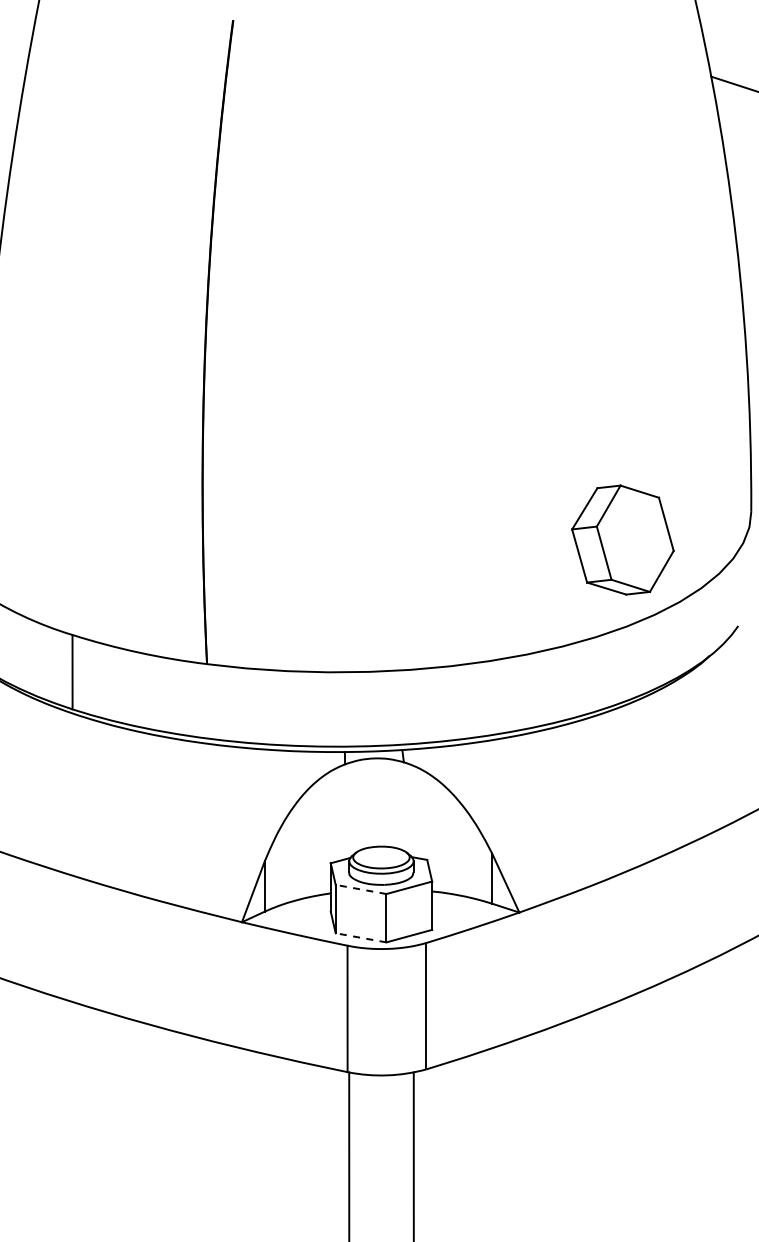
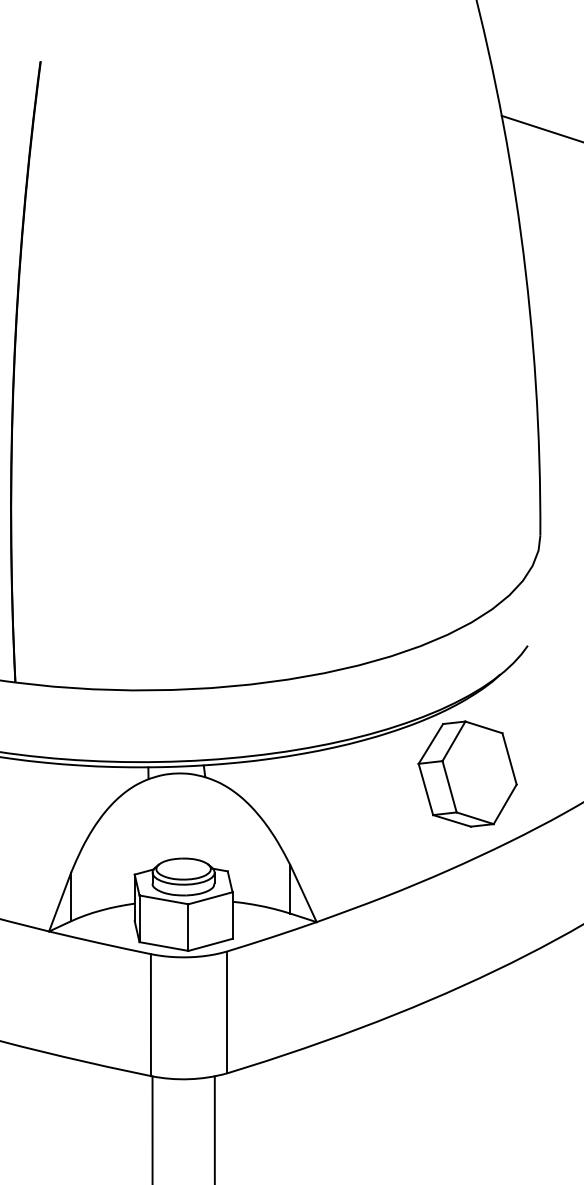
part: (622, 539) -> (467, 773), moved
line: (361, 889) -> (164, 899), dashed -> solid
line: (361, 937) -> (164, 946), dashed -> solid

